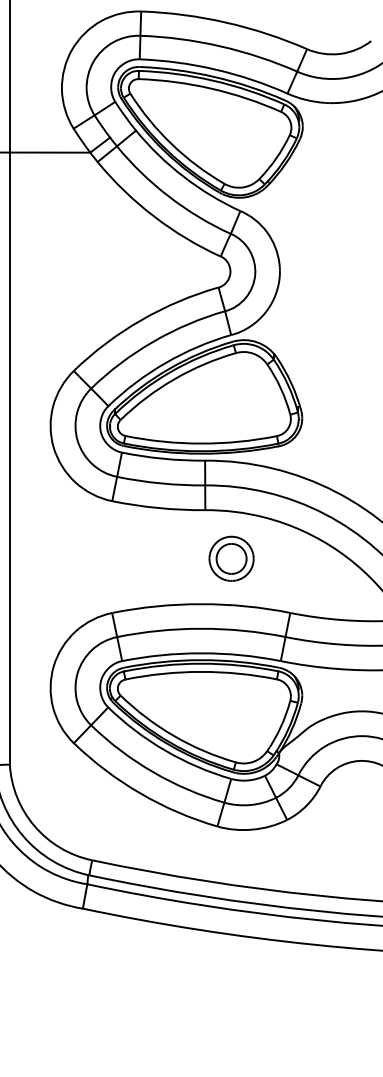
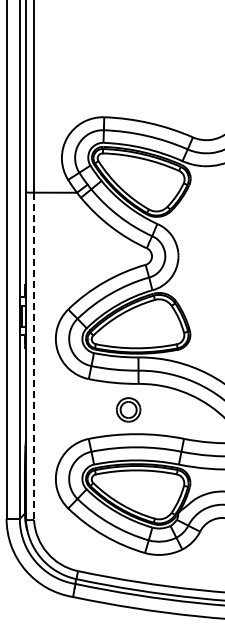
line: (10, 458) -> (34, 356), solid -> dashed
part: (231, 558) -> (128, 409), moved

